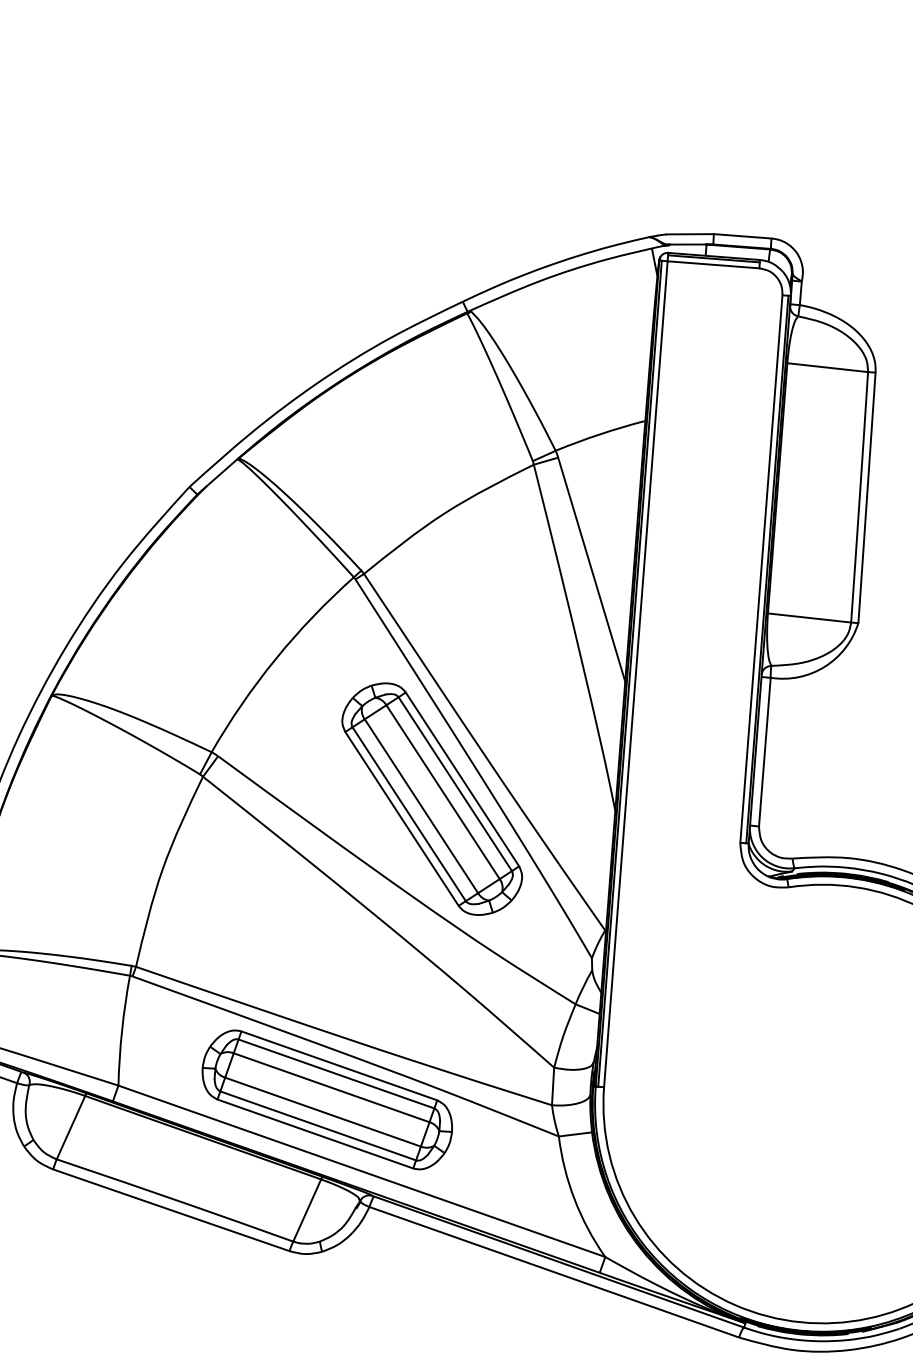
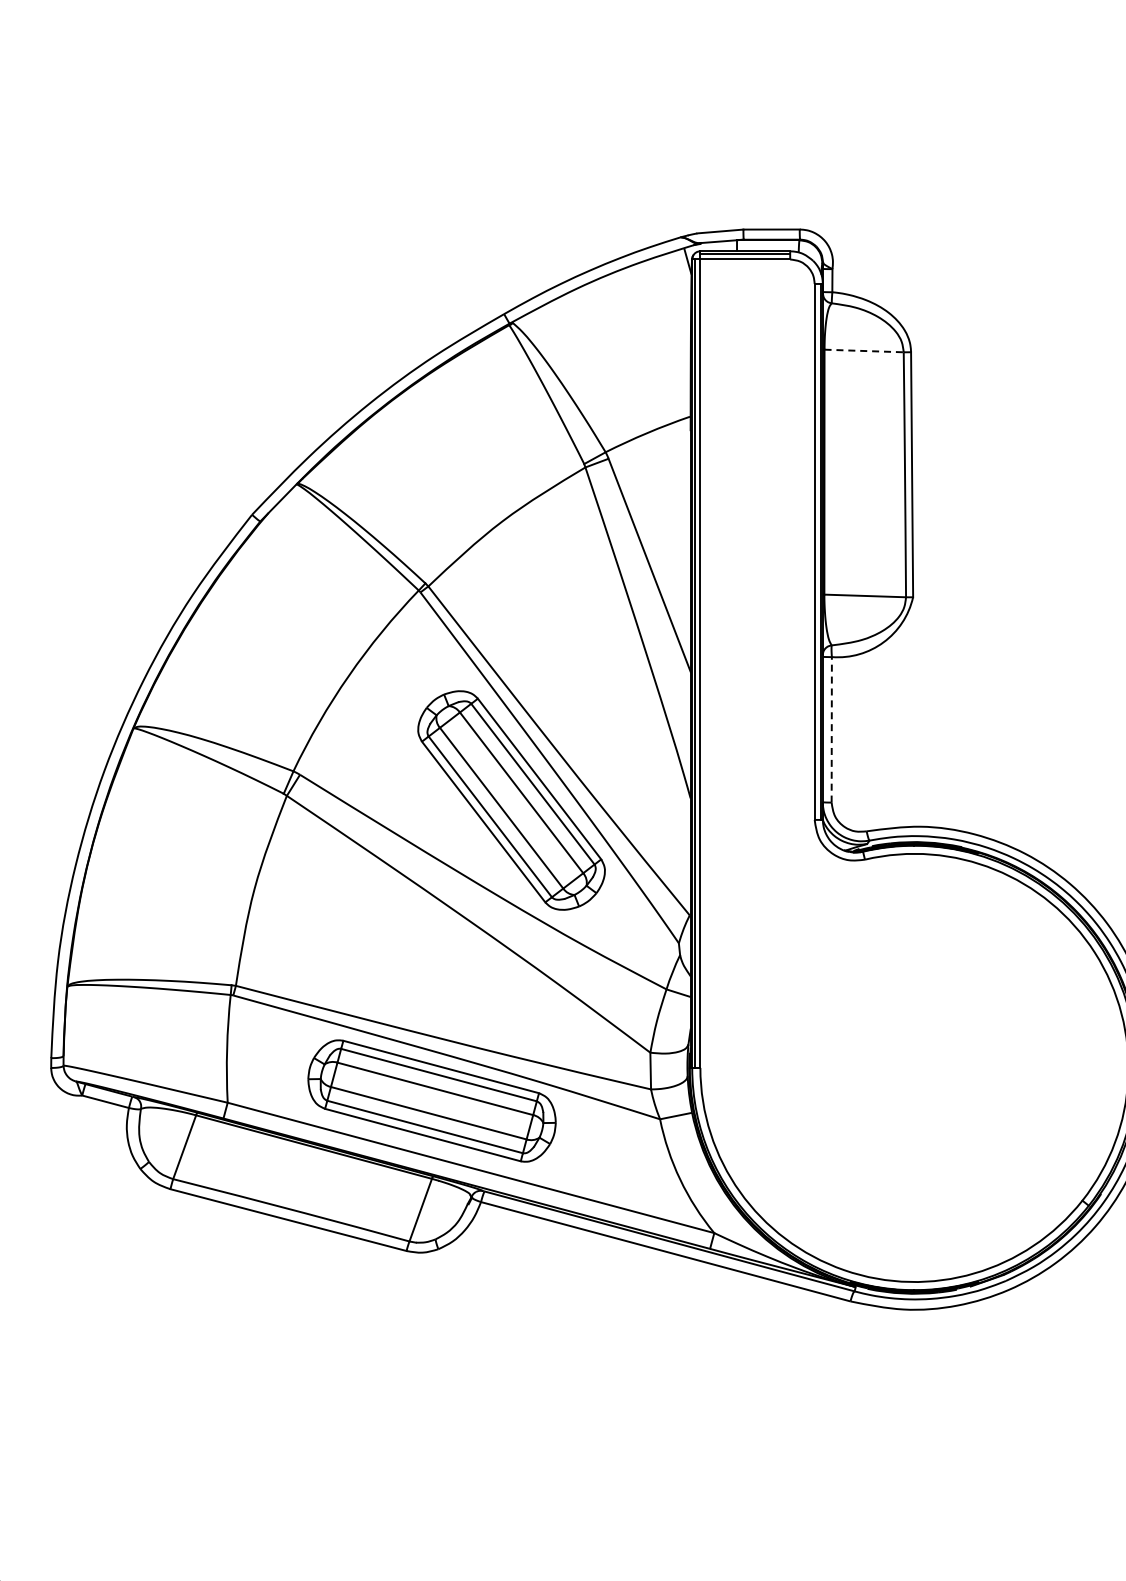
line: (828, 368) -> (864, 351), solid -> dashed
line: (764, 751) -> (831, 729), solid -> dashed

